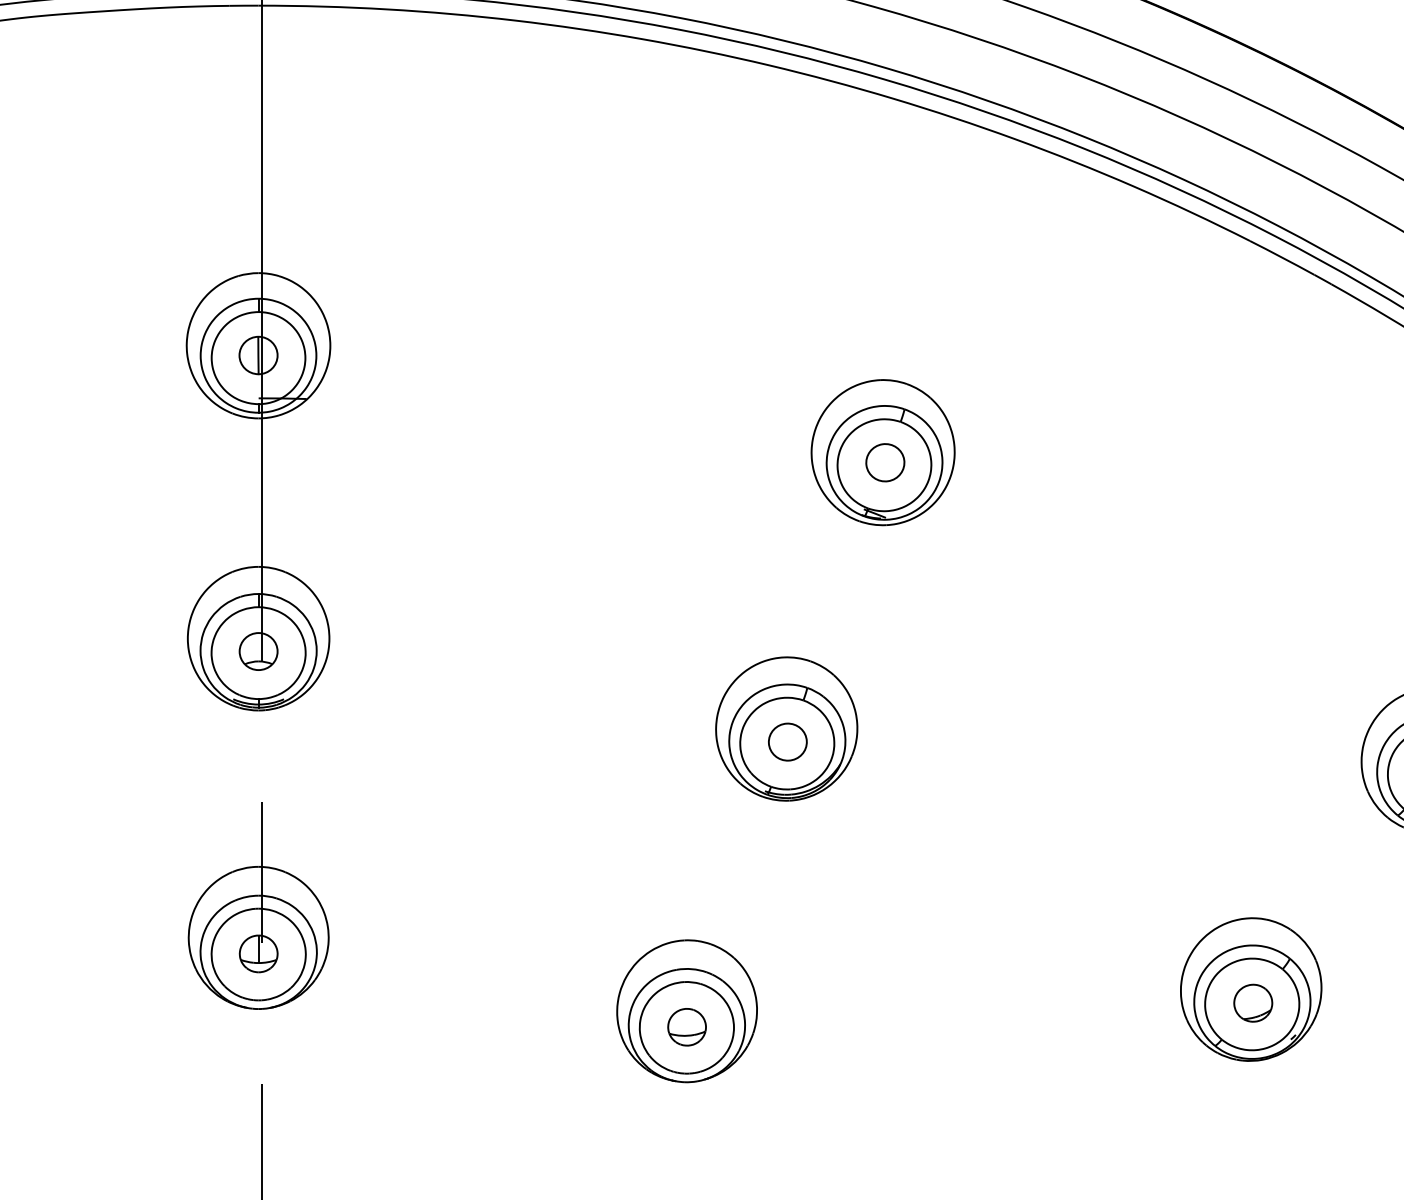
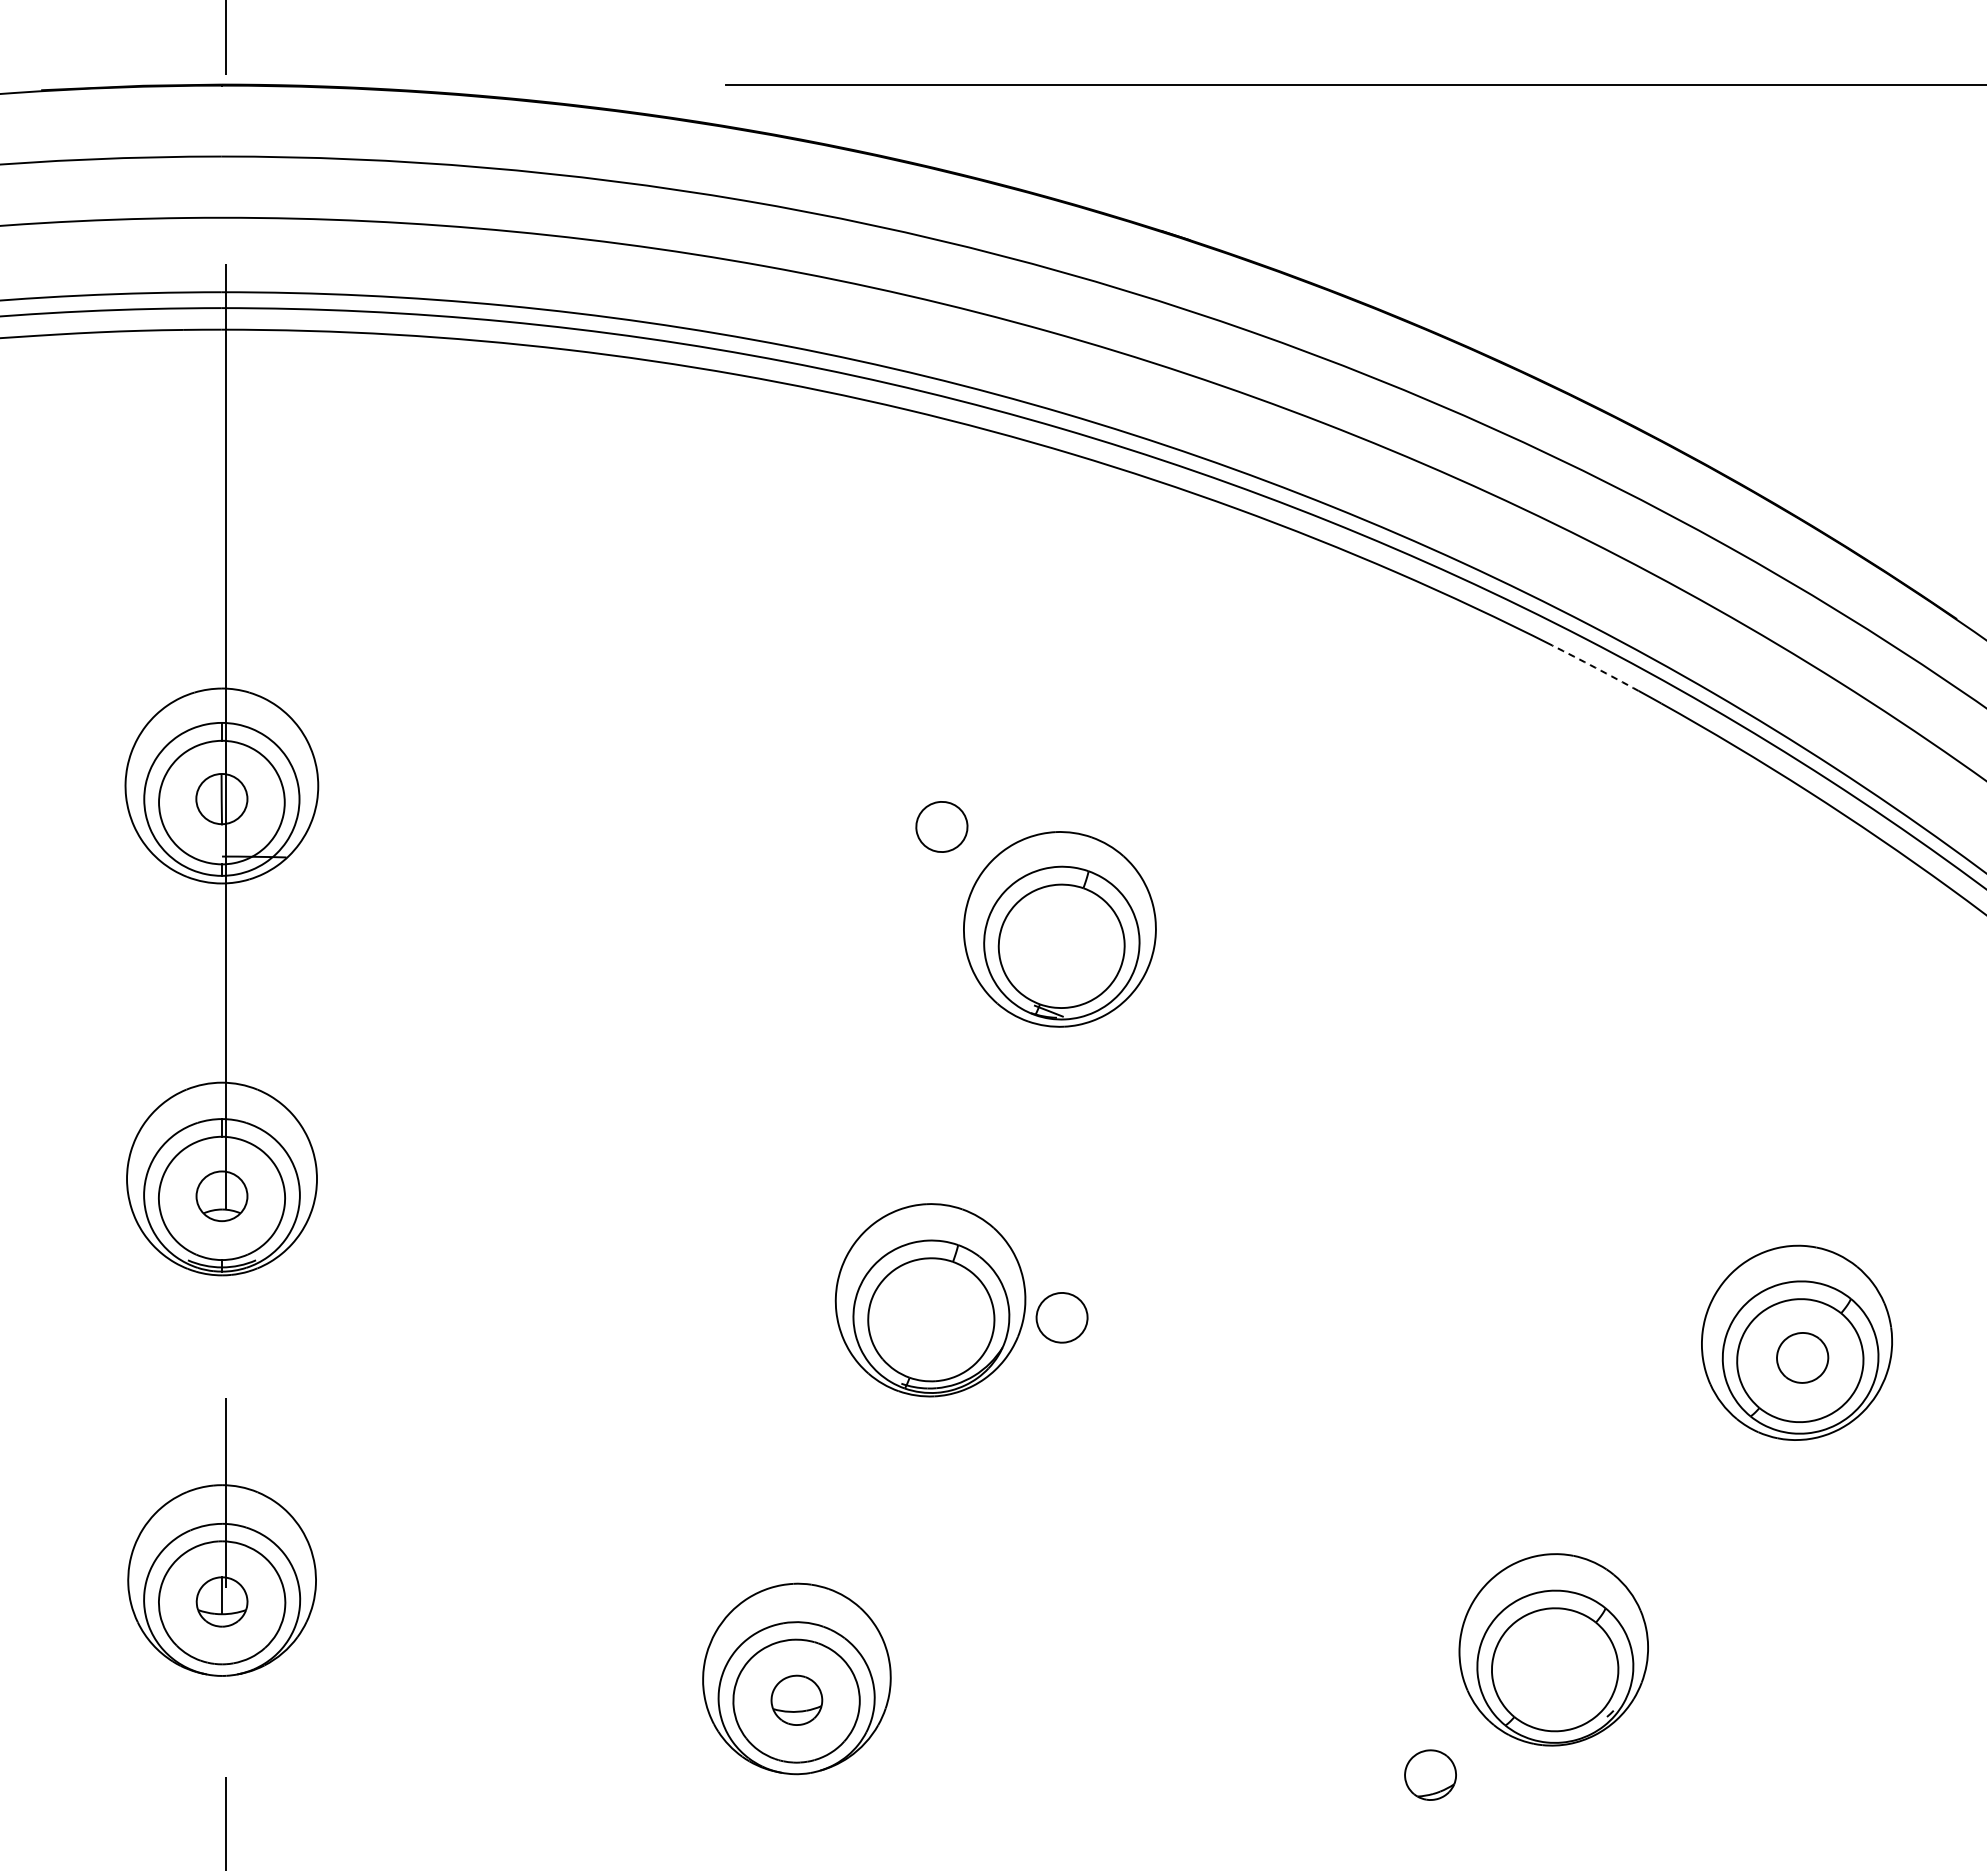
arc: (1282, 257) -> (1595, 667), solid -> dashed
part: (885, 462) -> (941, 826), moved
part: (787, 741) -> (1061, 1317), moved
part: (1253, 1002) -> (1430, 1774), moved

